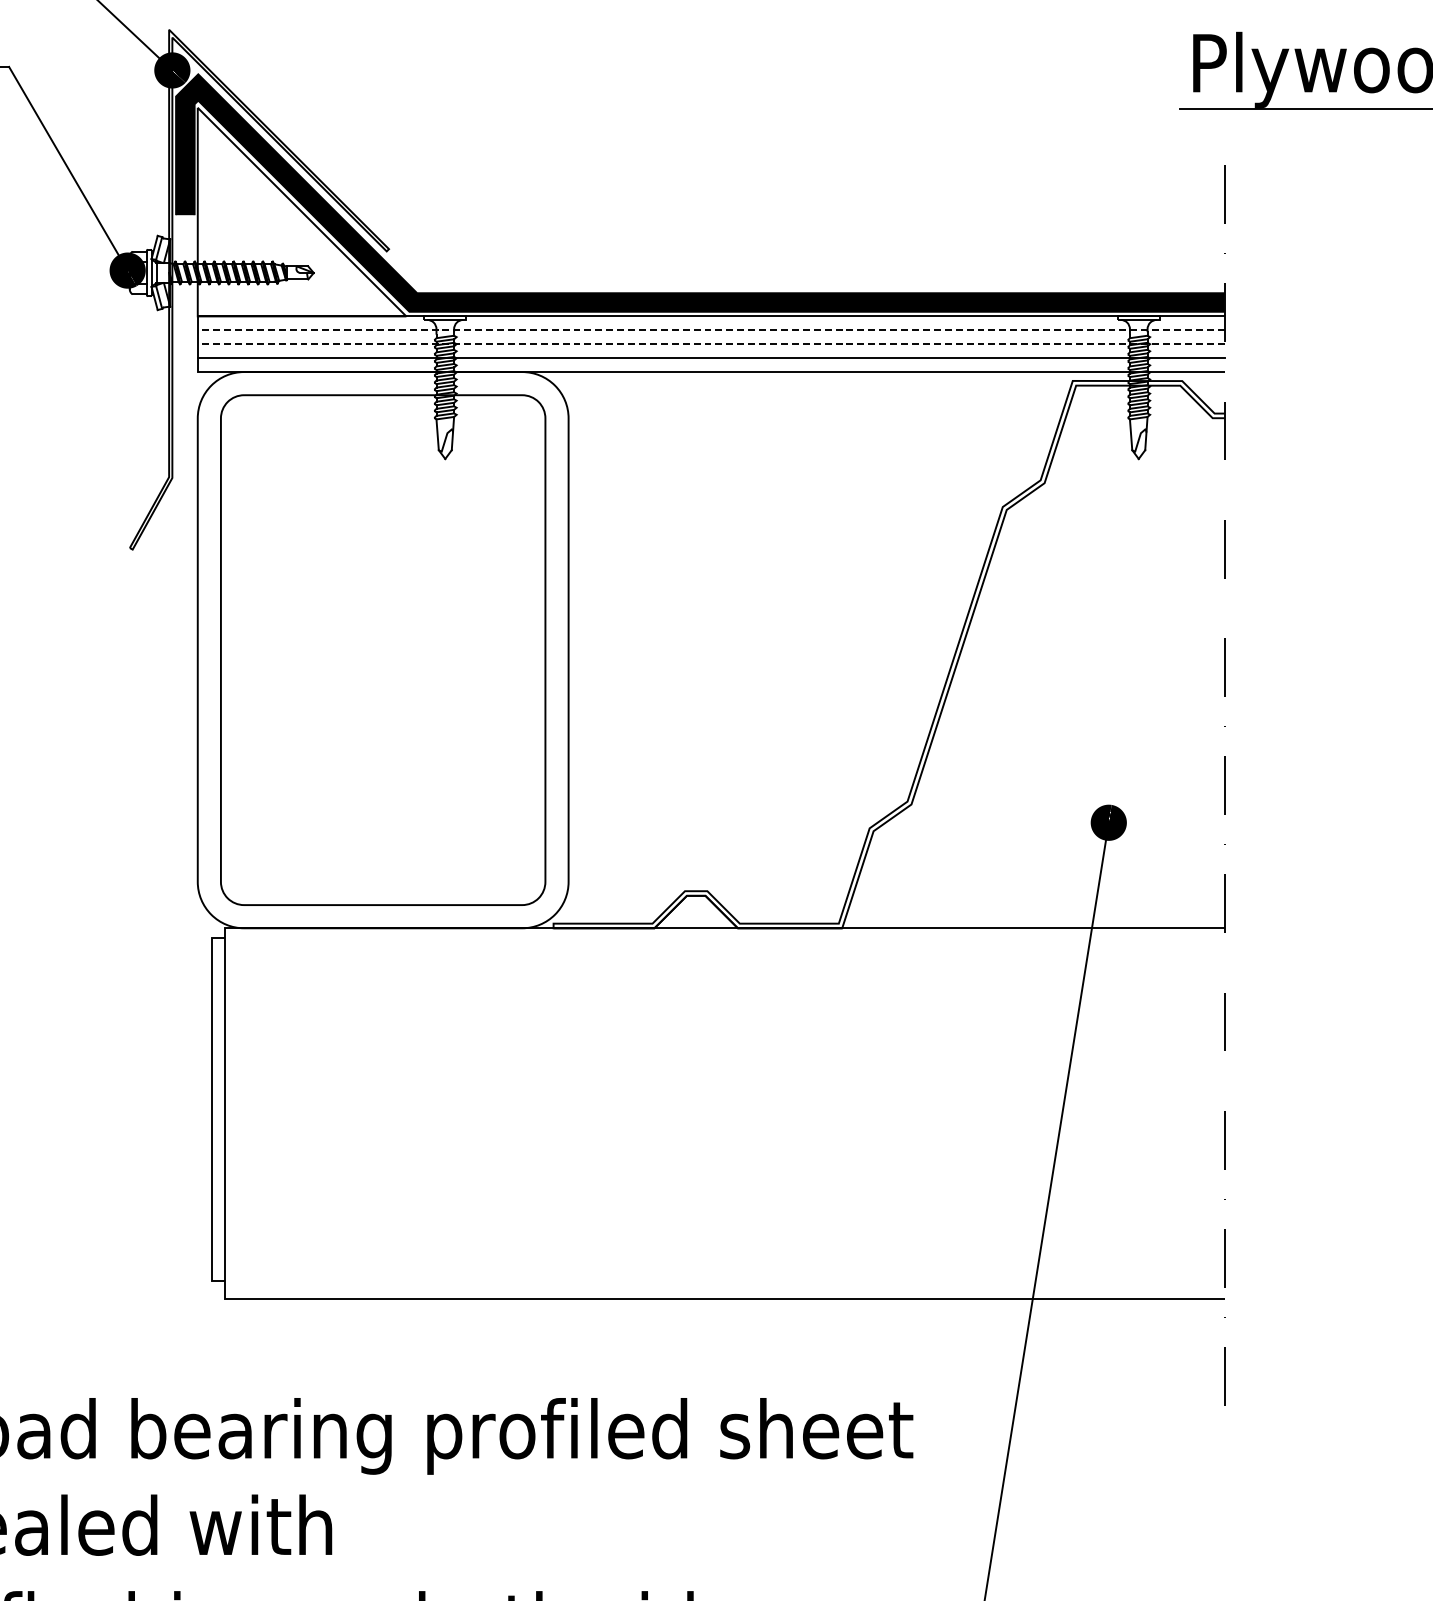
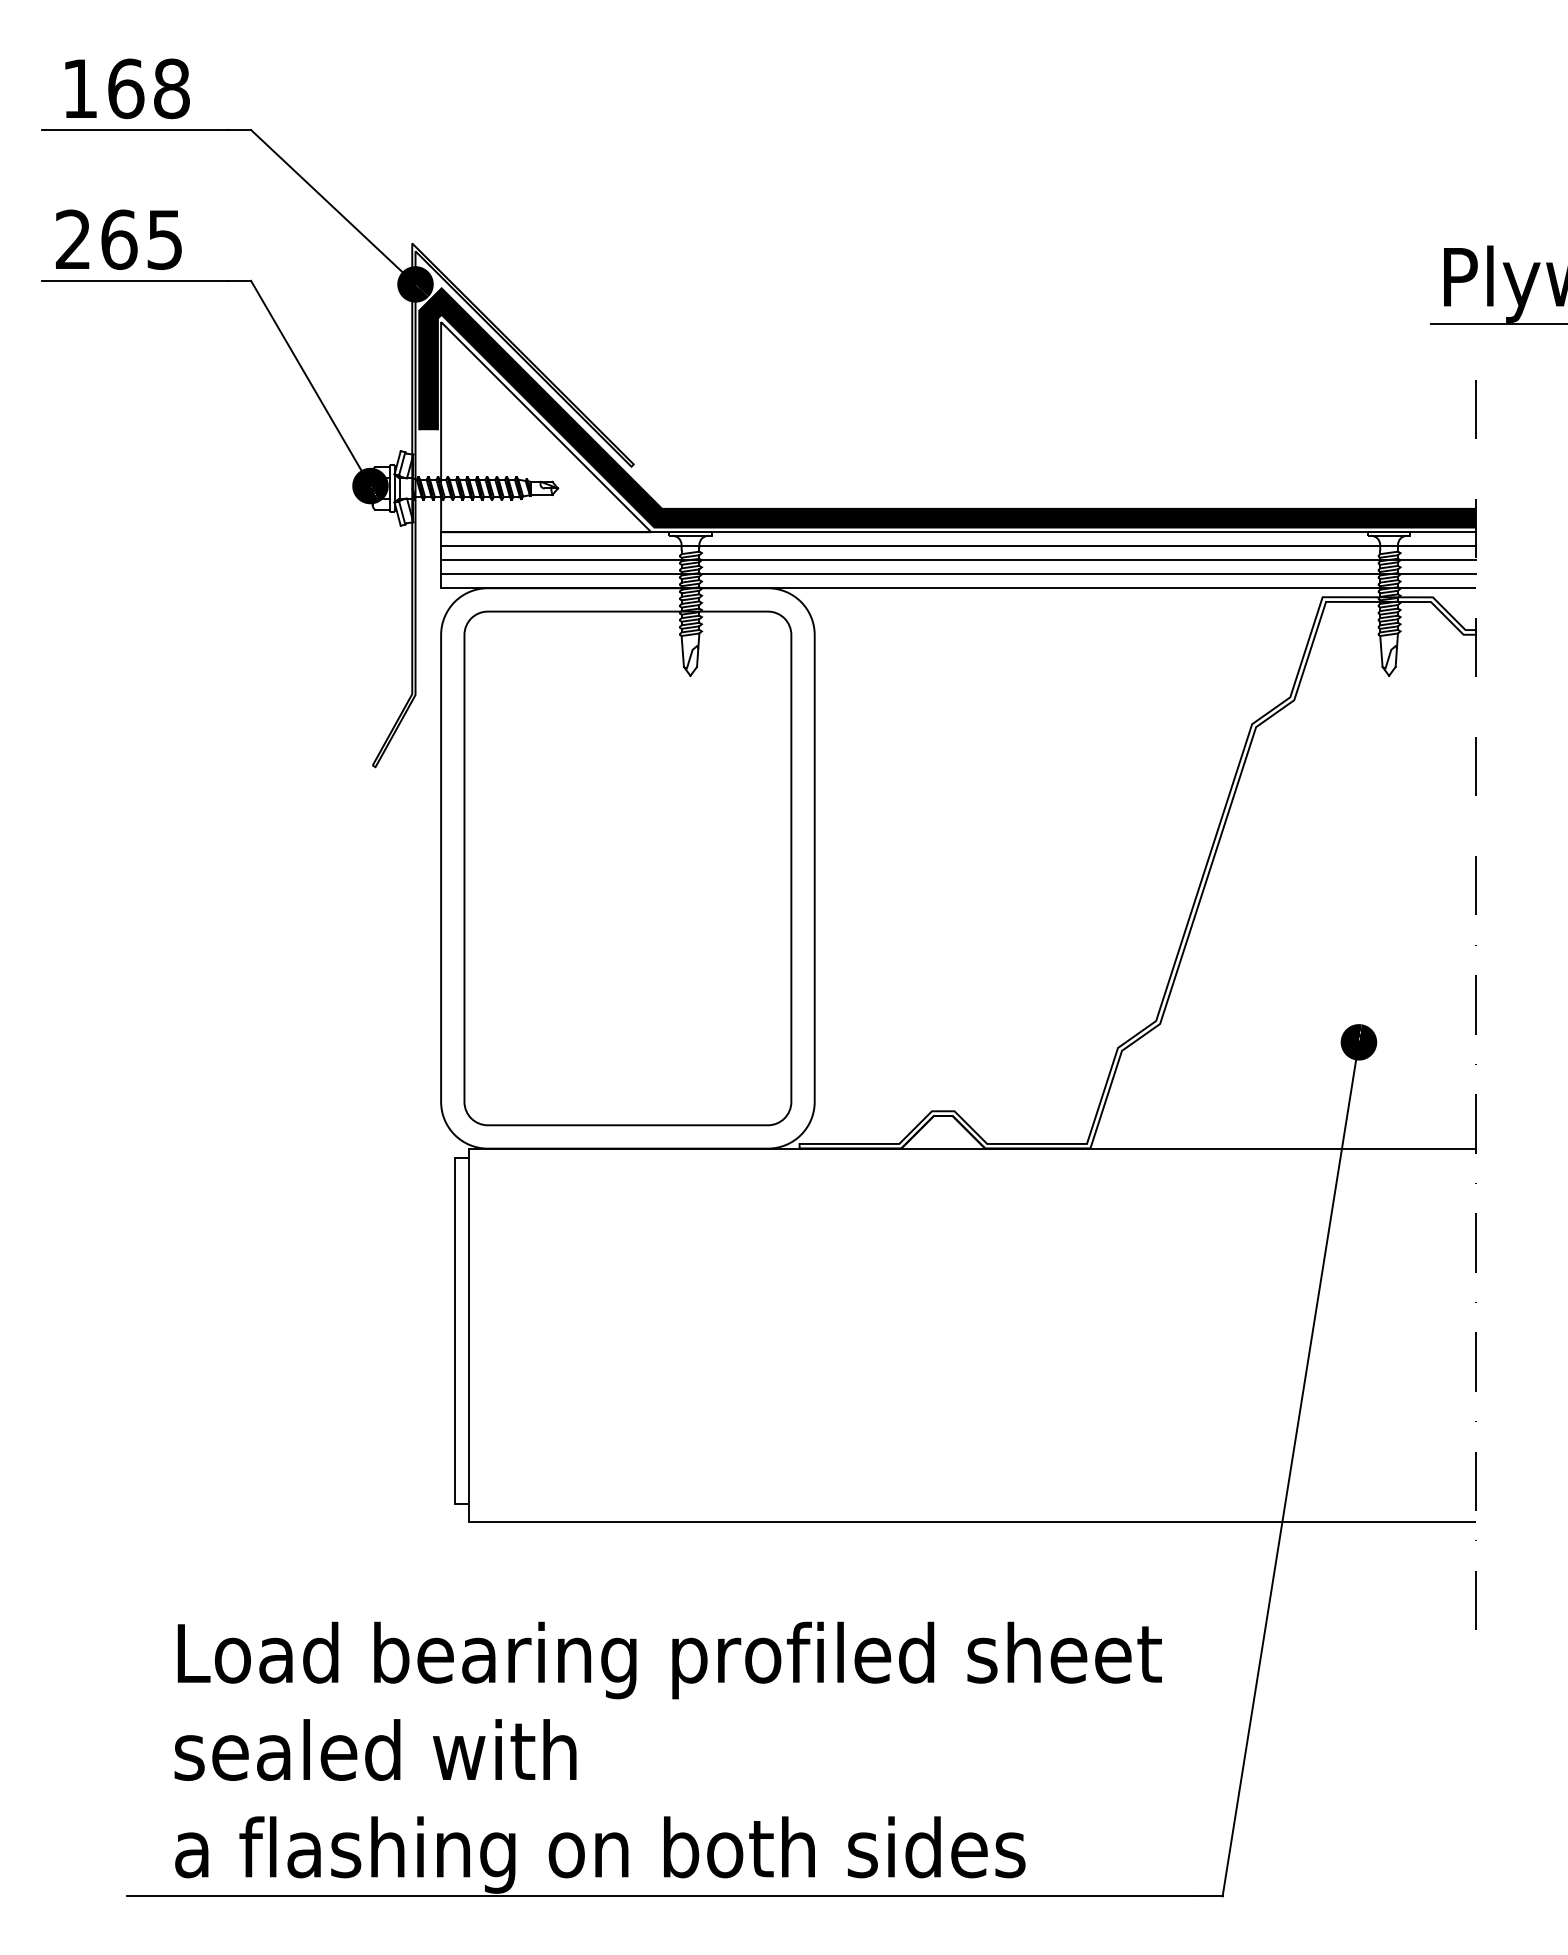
line: (710, 330) -> (957, 546), dashed -> solid
line: (710, 344) -> (957, 560), dashed -> solid

